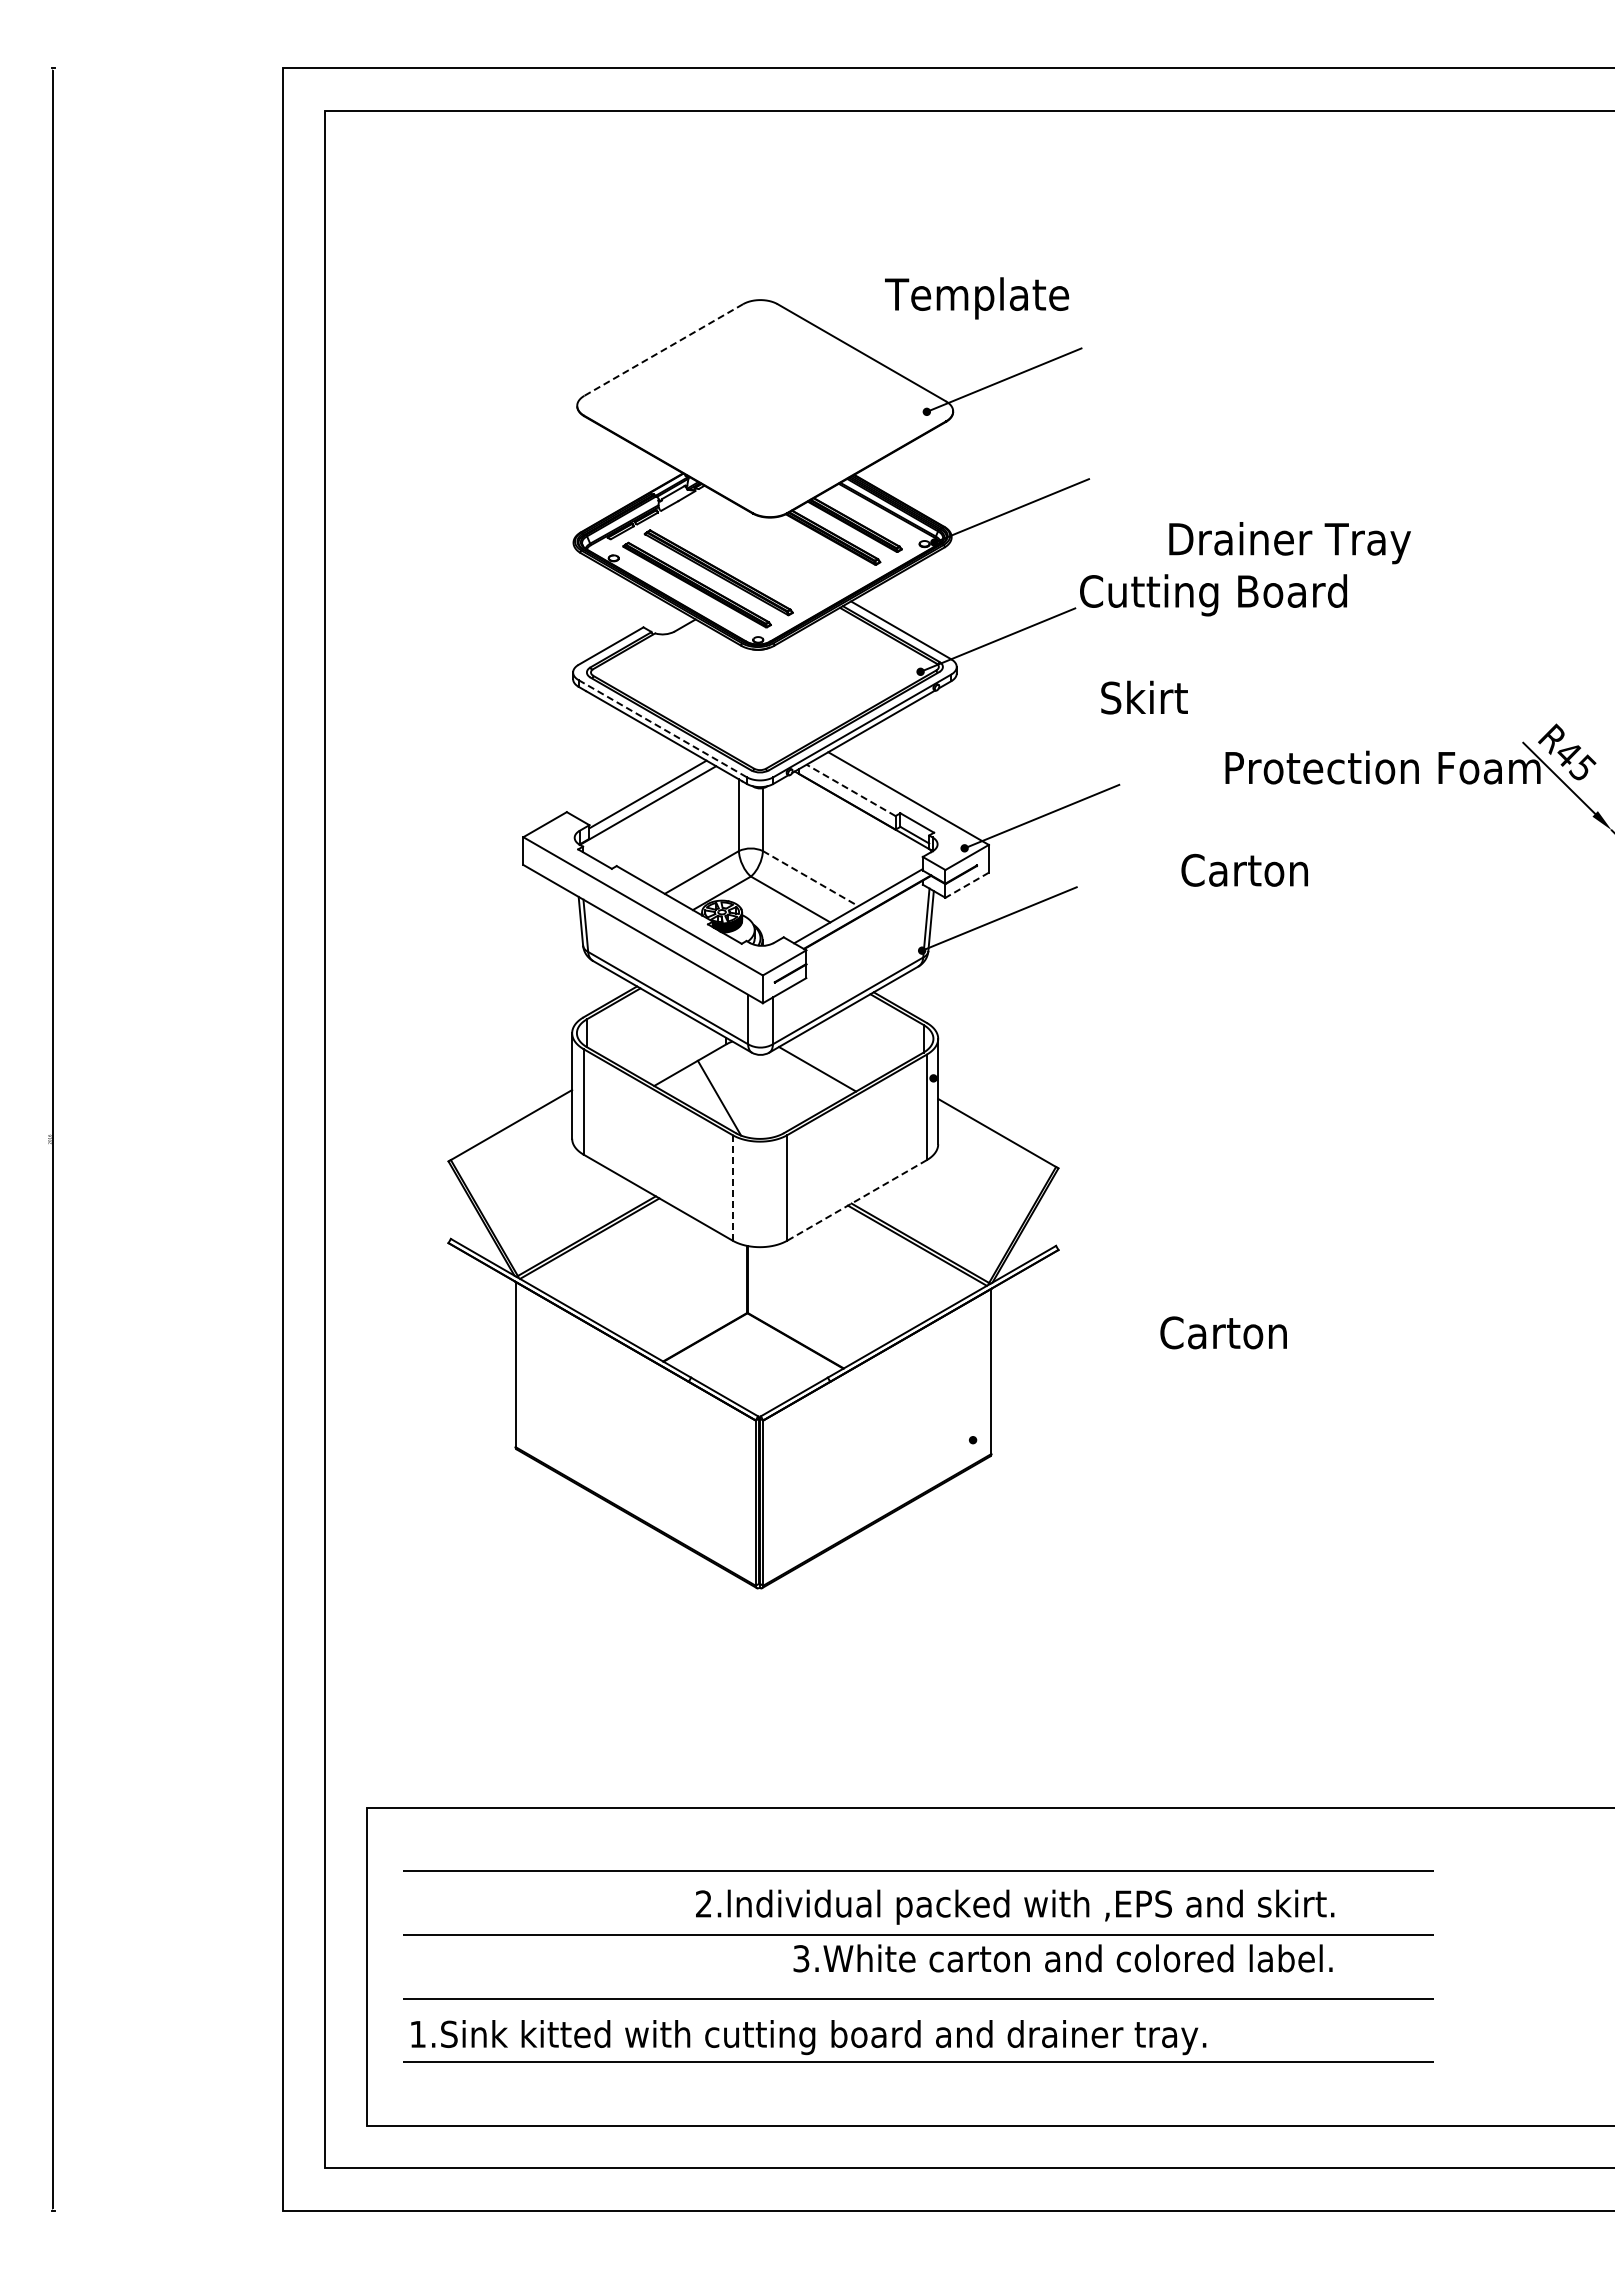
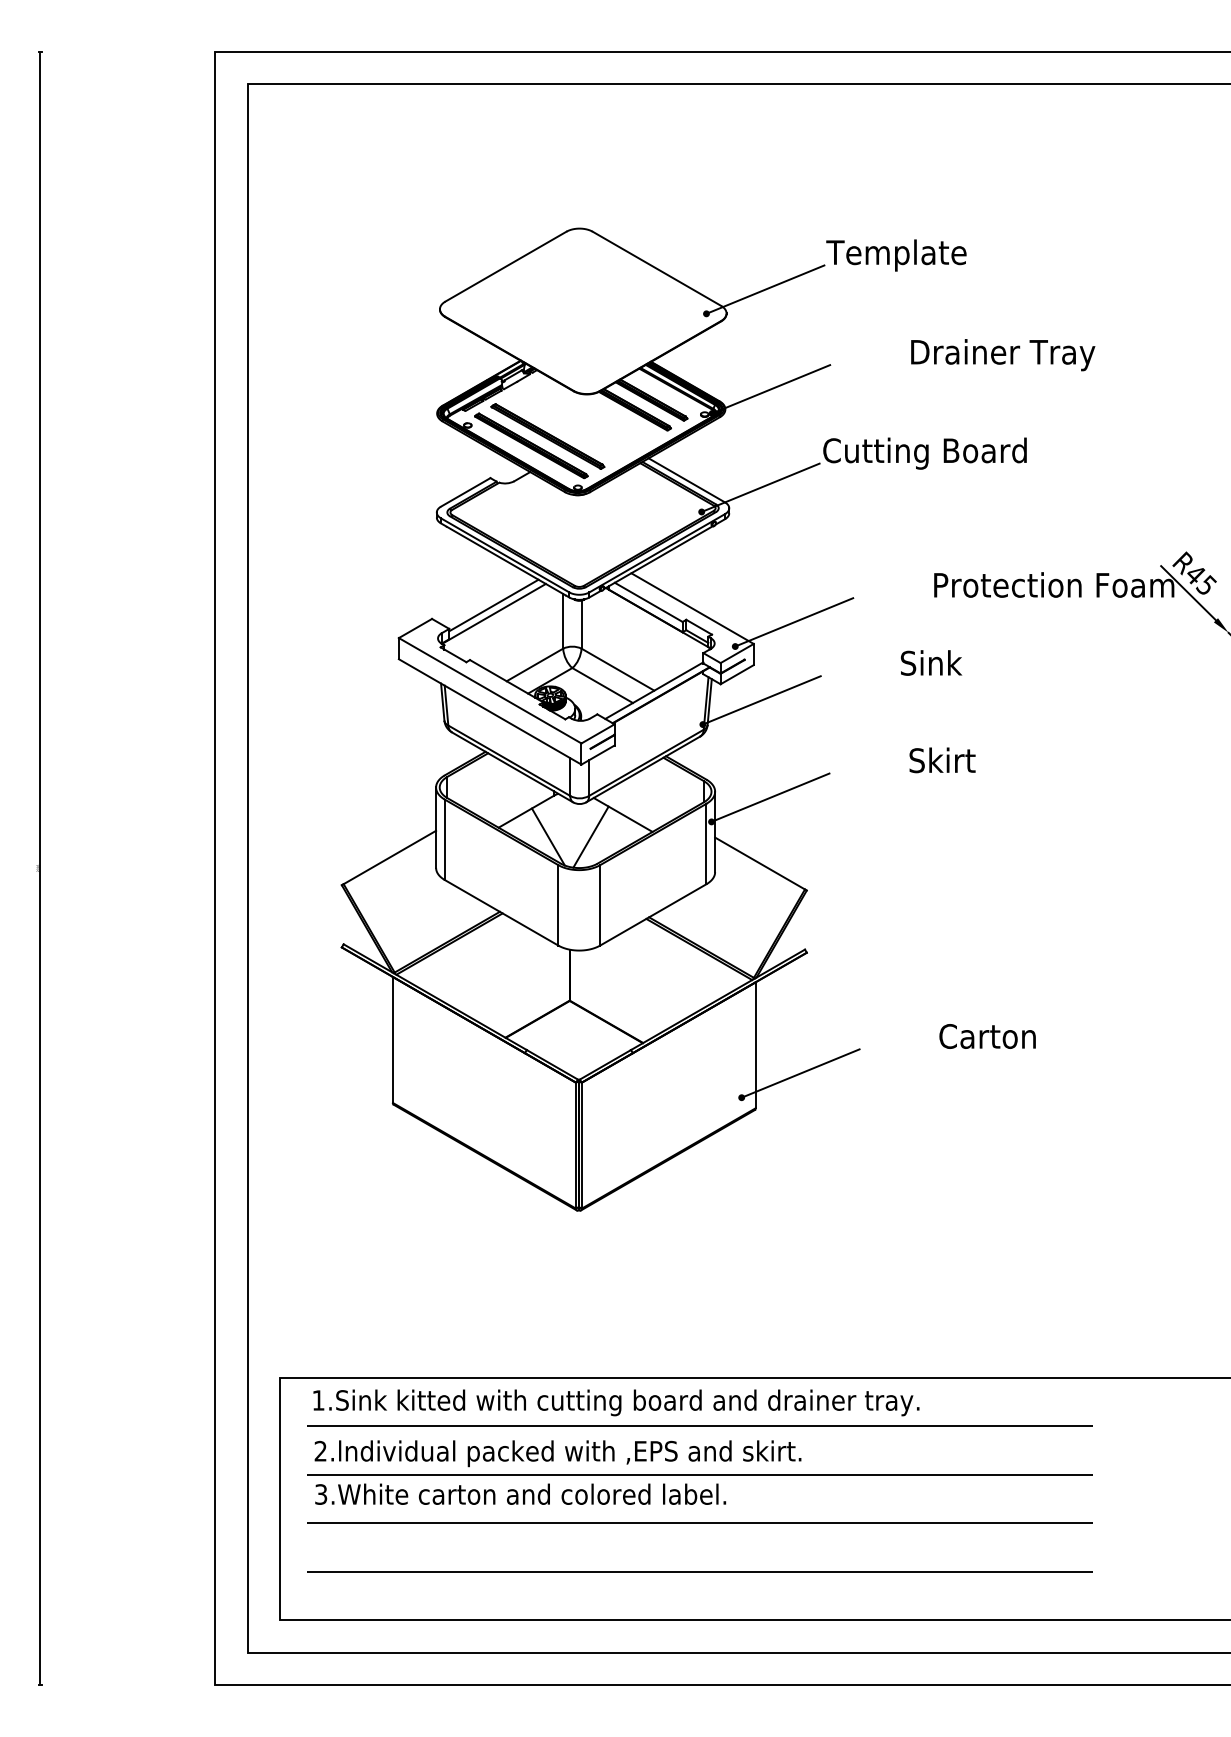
text: (977, 298) -> (896, 255), moved
line: (663, 350) -> (505, 267), dashed -> solid
text: (1289, 543) -> (1002, 355), moved
text: (1144, 697) -> (942, 760), moved
line: (663, 728) -> (505, 555), dashed -> solid
line: (850, 790) -> (648, 602), dashed -> solid
text: (1244, 869) -> (948, 662), ^ICarton -> ^ISink
line: (811, 878) -> (618, 669), dashed -> solid
line: (966, 885) -> (736, 674), dashed -> solid
line: (1010, 1046) -> (770, 797), added
line: (775, 1098) -> (591, 837), added
line: (732, 1187) -> (558, 905), dashed -> solid
line: (857, 1200) -> (653, 915), dashed -> solid
text: (1223, 1332) -> (987, 1036), moved
line: (1050, 1408) -> (800, 1073), added
text: (1015, 1906) -> (558, 1453), moved
text: (1062, 1958) -> (520, 1494), moved
text: (808, 2037) -> (616, 1402), moved

